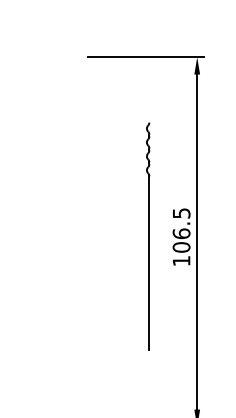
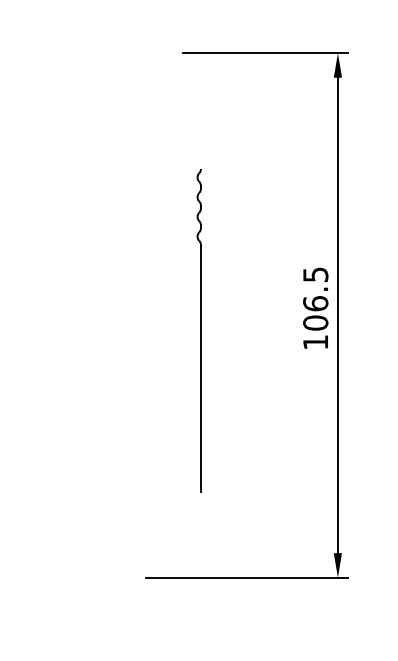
part: (147, 236) -> (198, 330), moved

